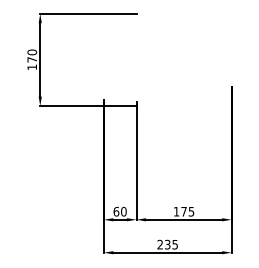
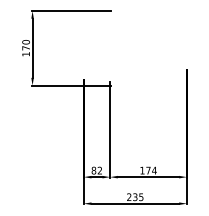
text: (119, 211) -> (96, 170), 60 -> 82
text: (191, 211) -> (154, 170), 175 -> 174

